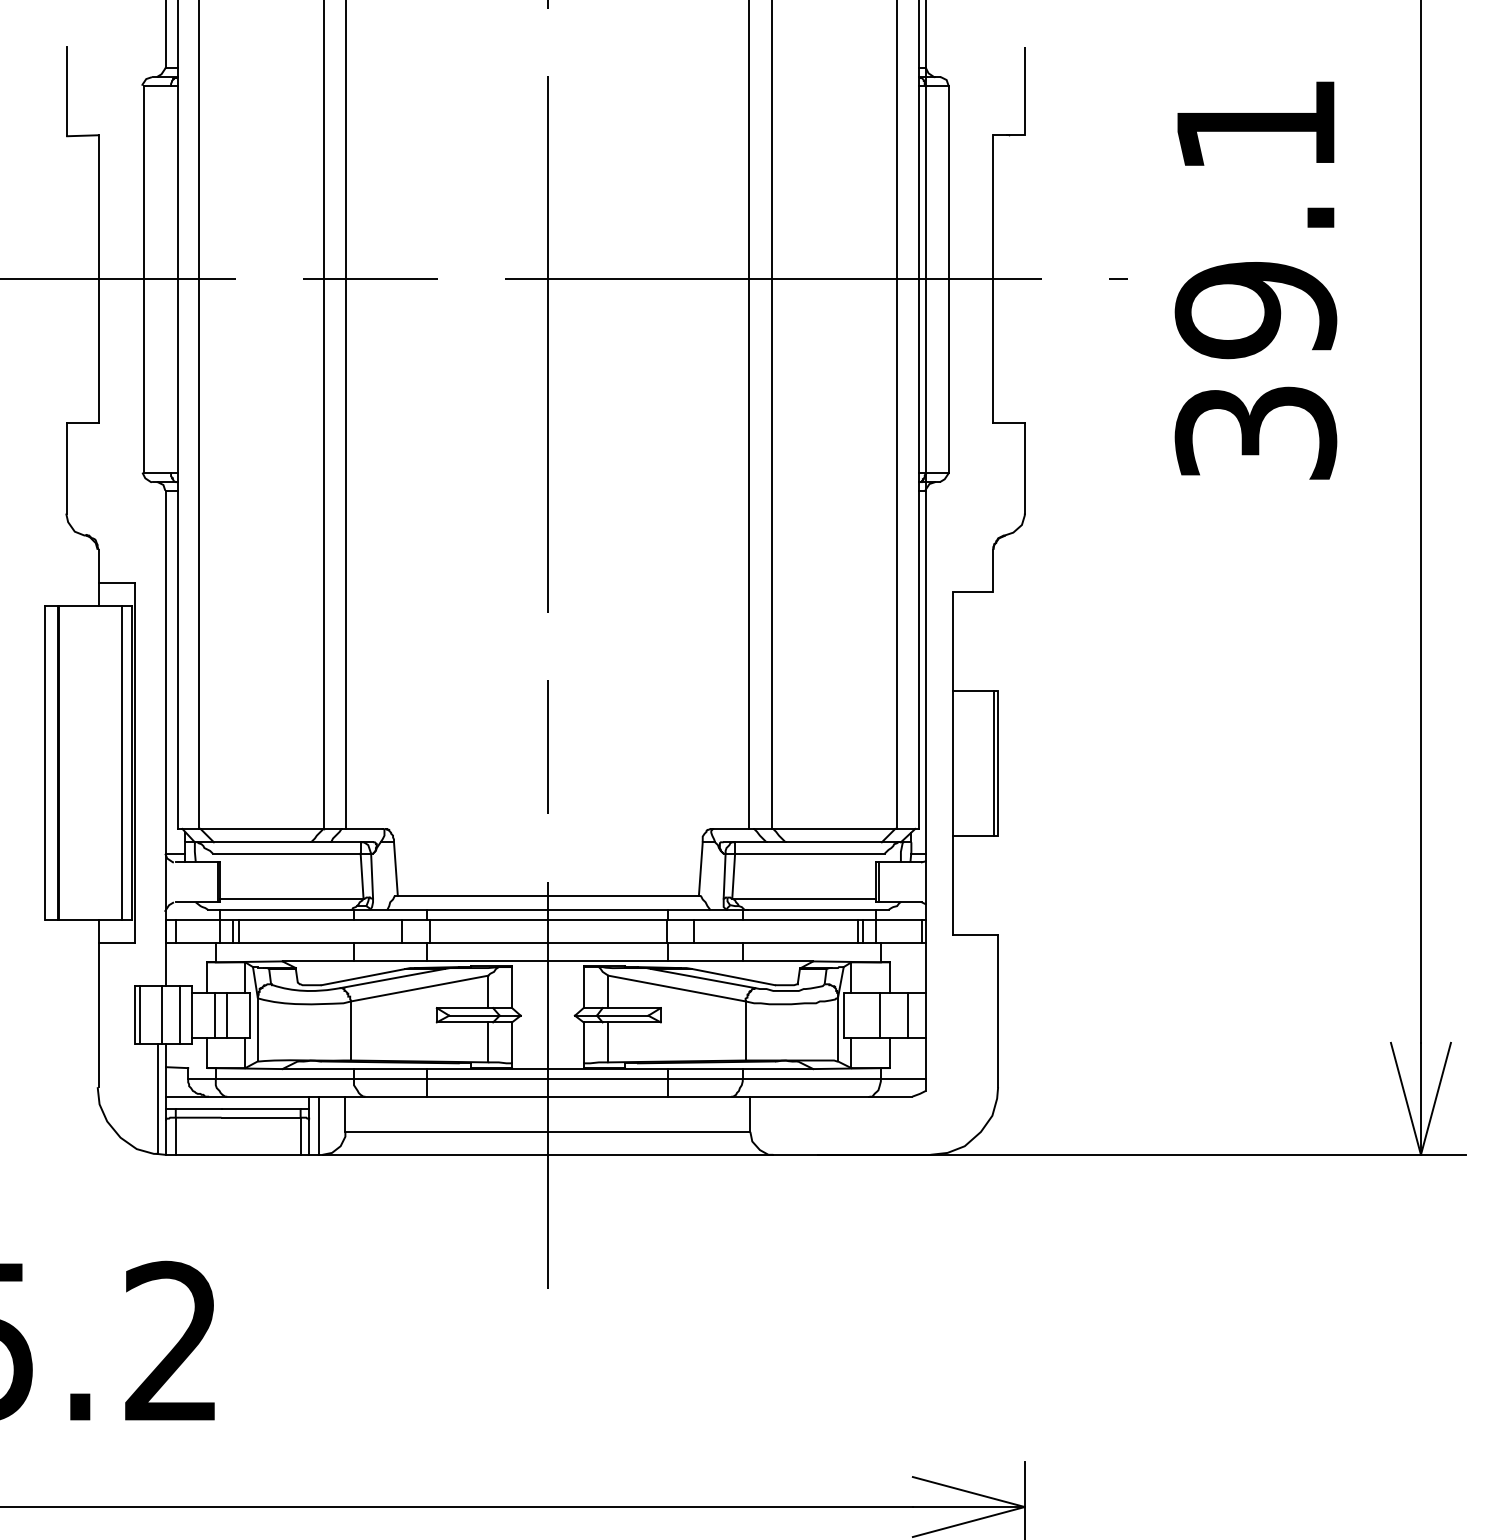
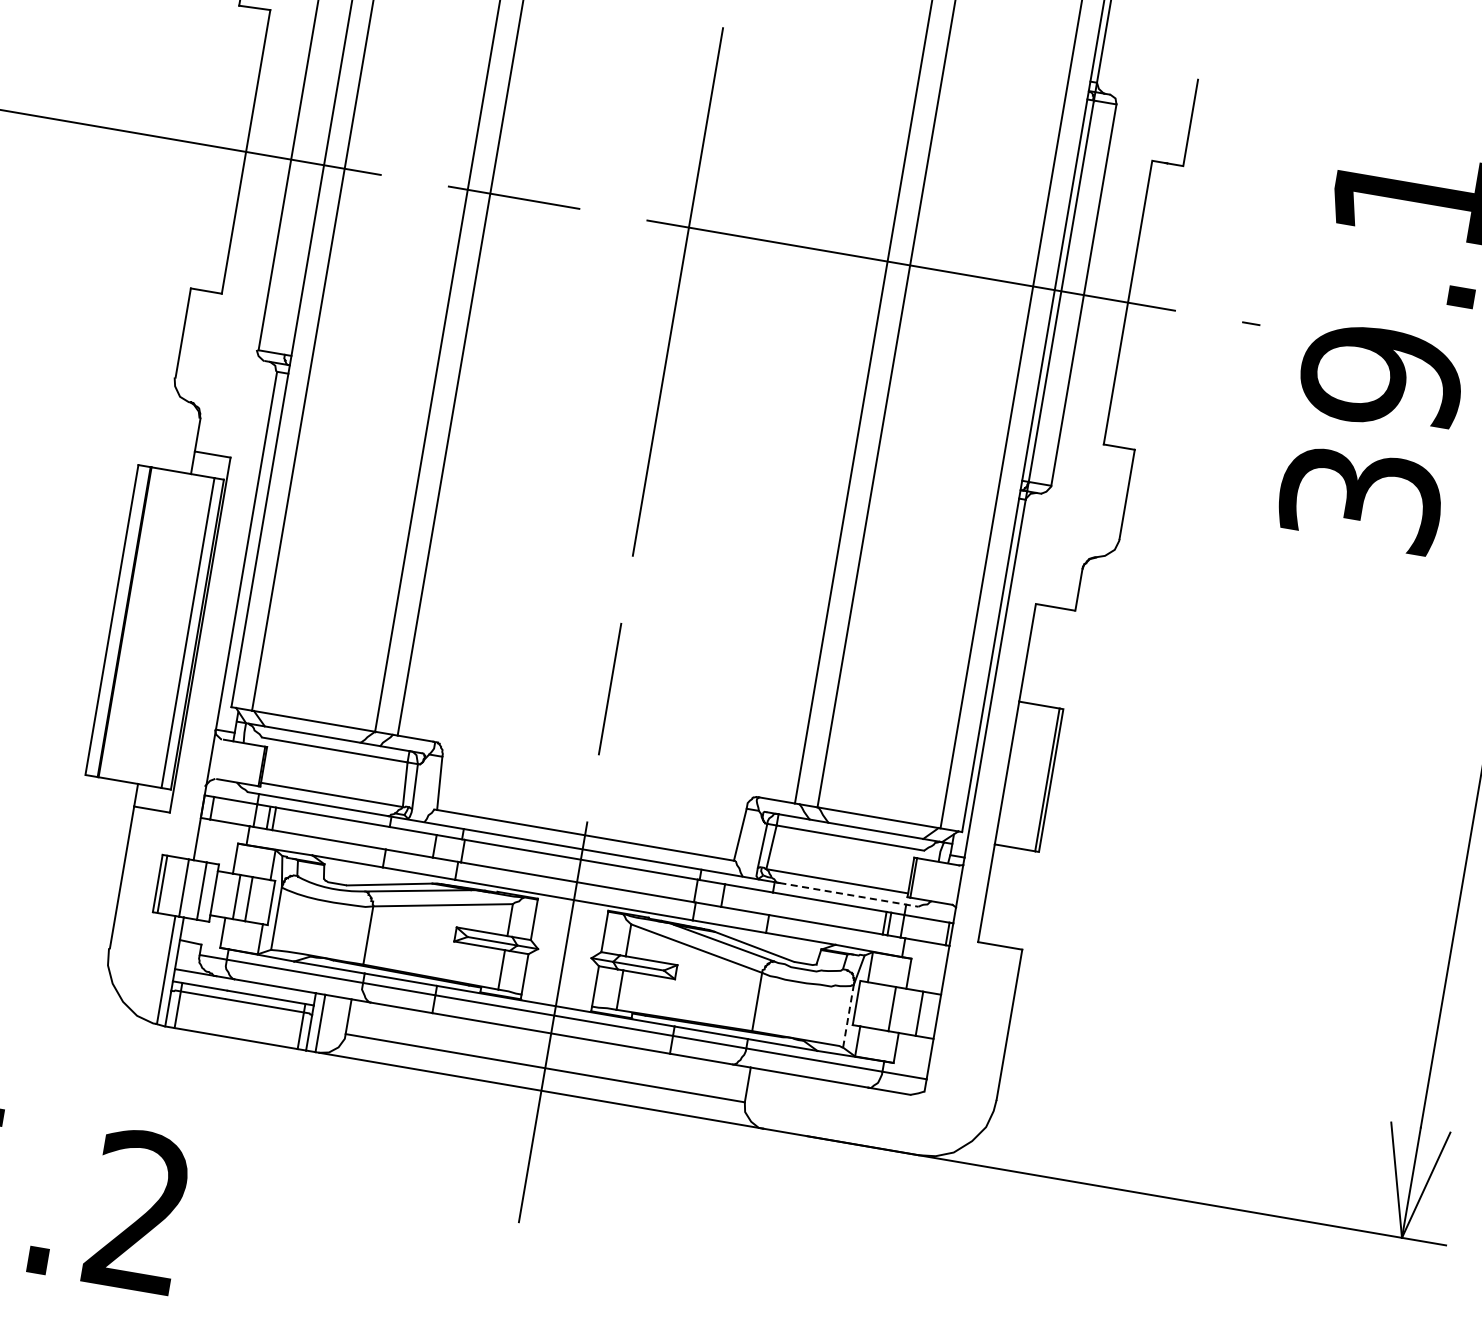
line: (818, 909) -> (849, 894), solid -> dashed
line: (838, 1029) -> (848, 1016), solid -> dashed

